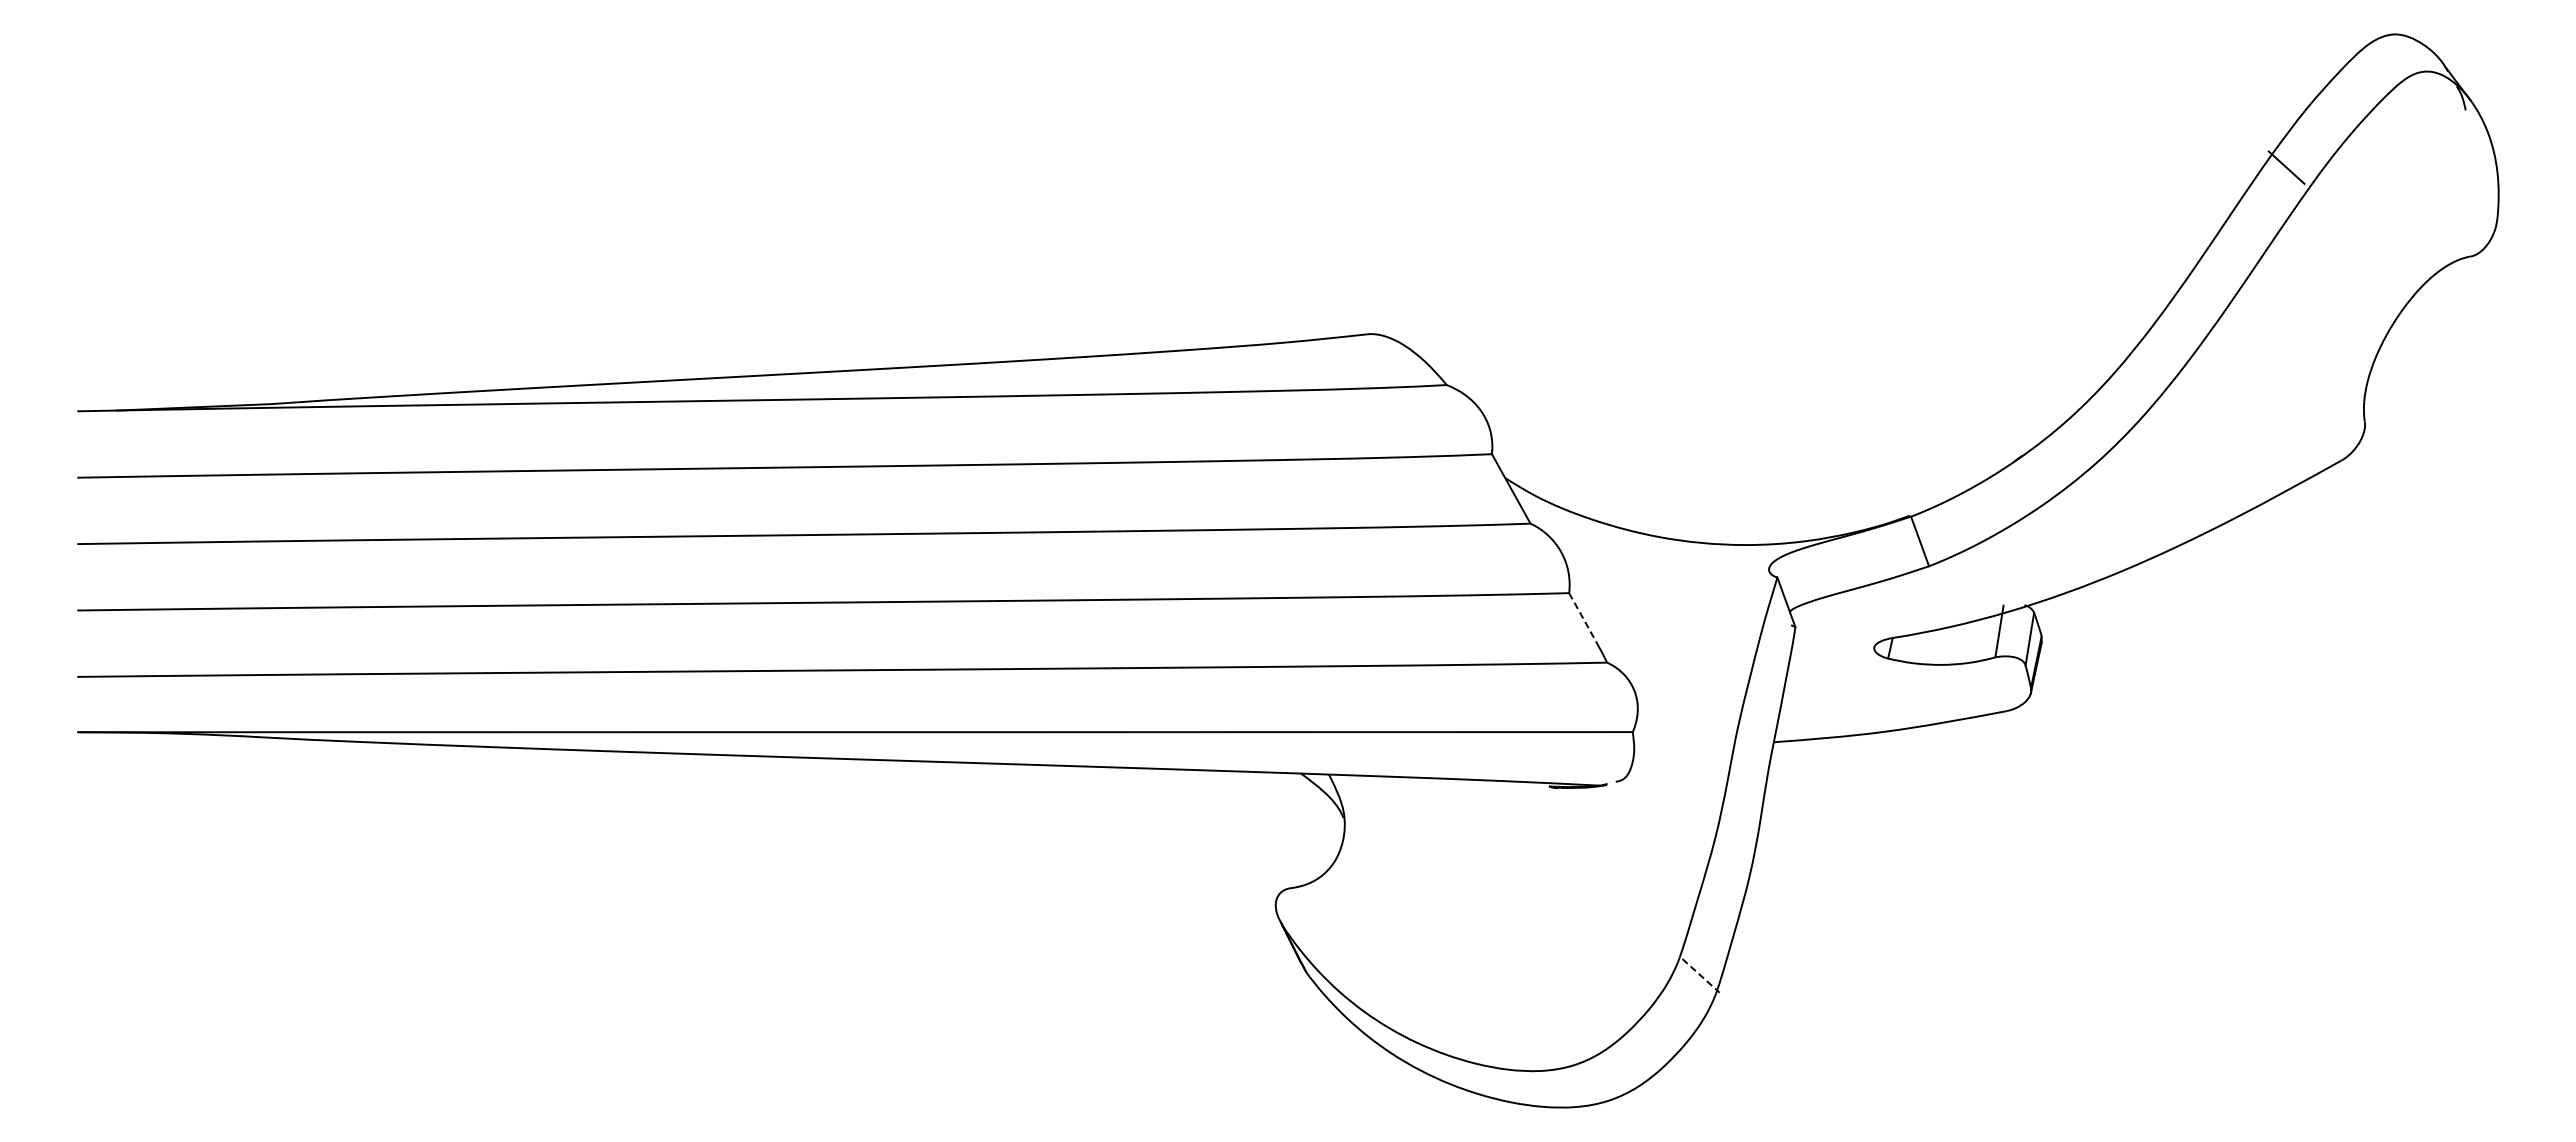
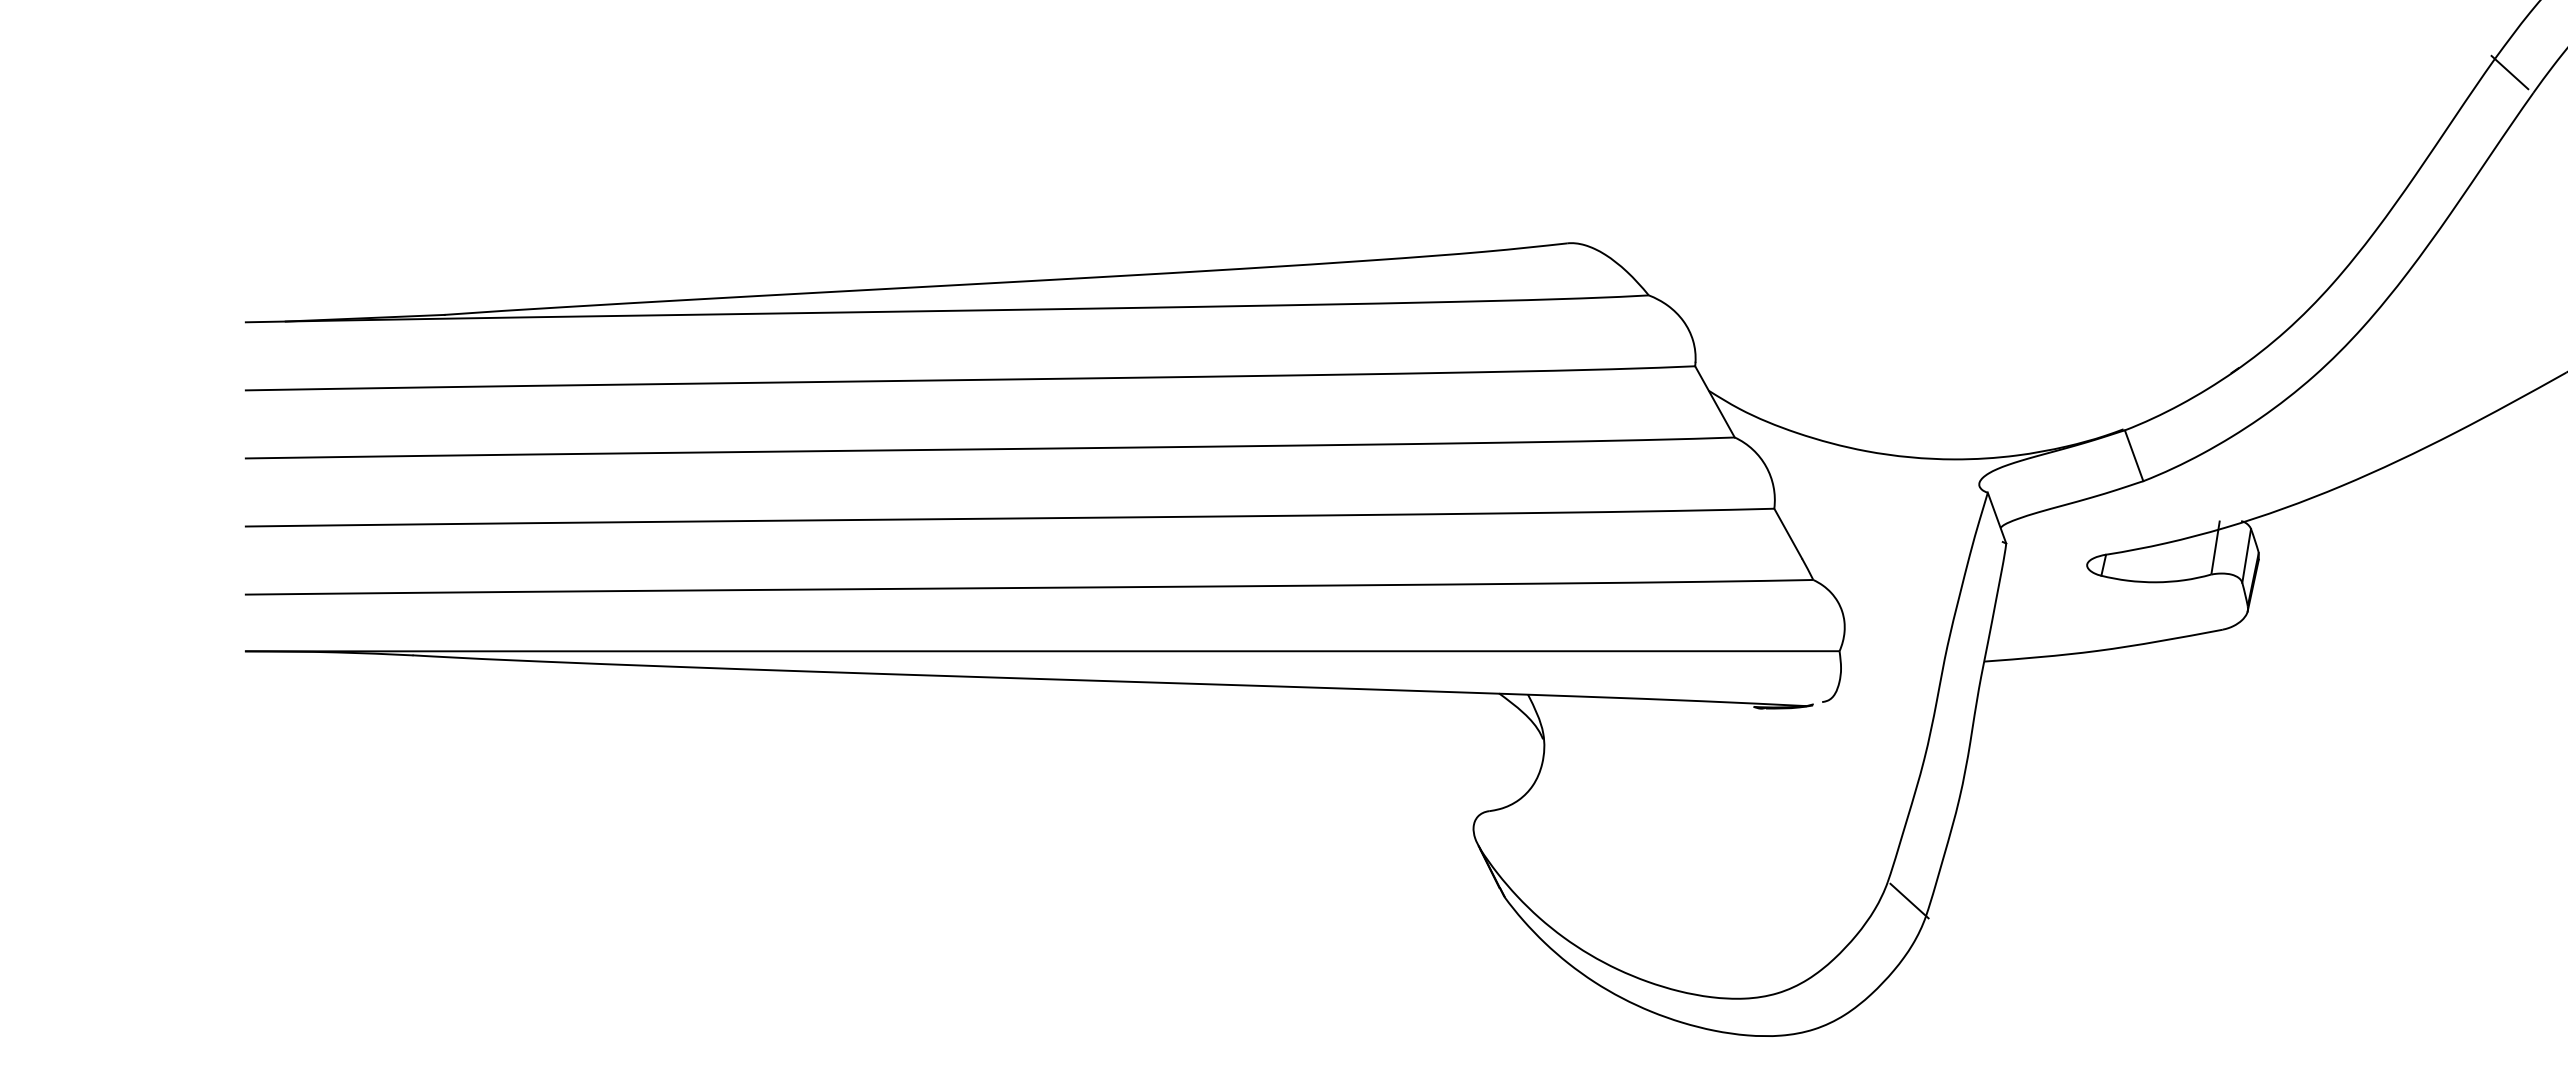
line: (1582, 617) -> (1788, 533), dashed -> solid
line: (1701, 976) -> (1910, 901), dashed -> solid

